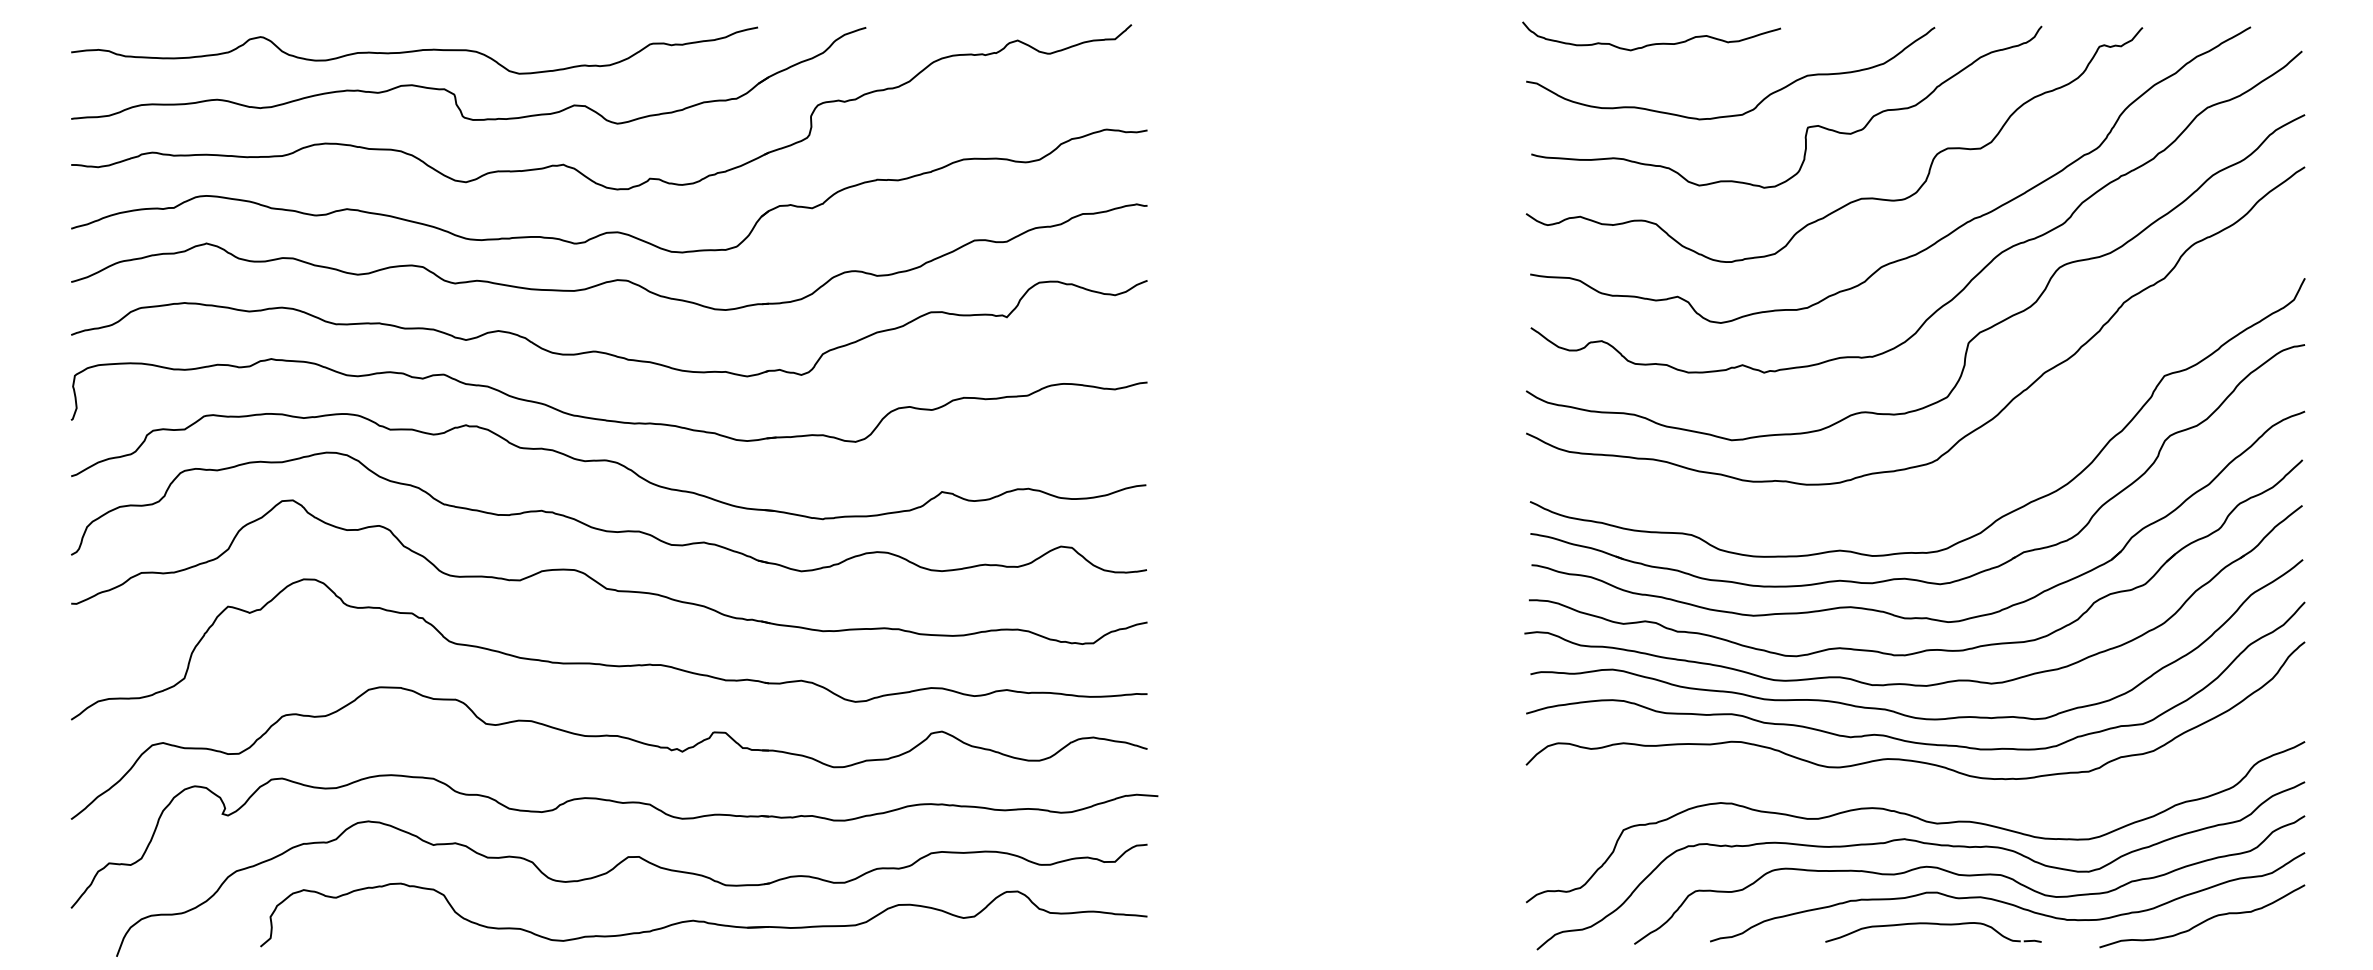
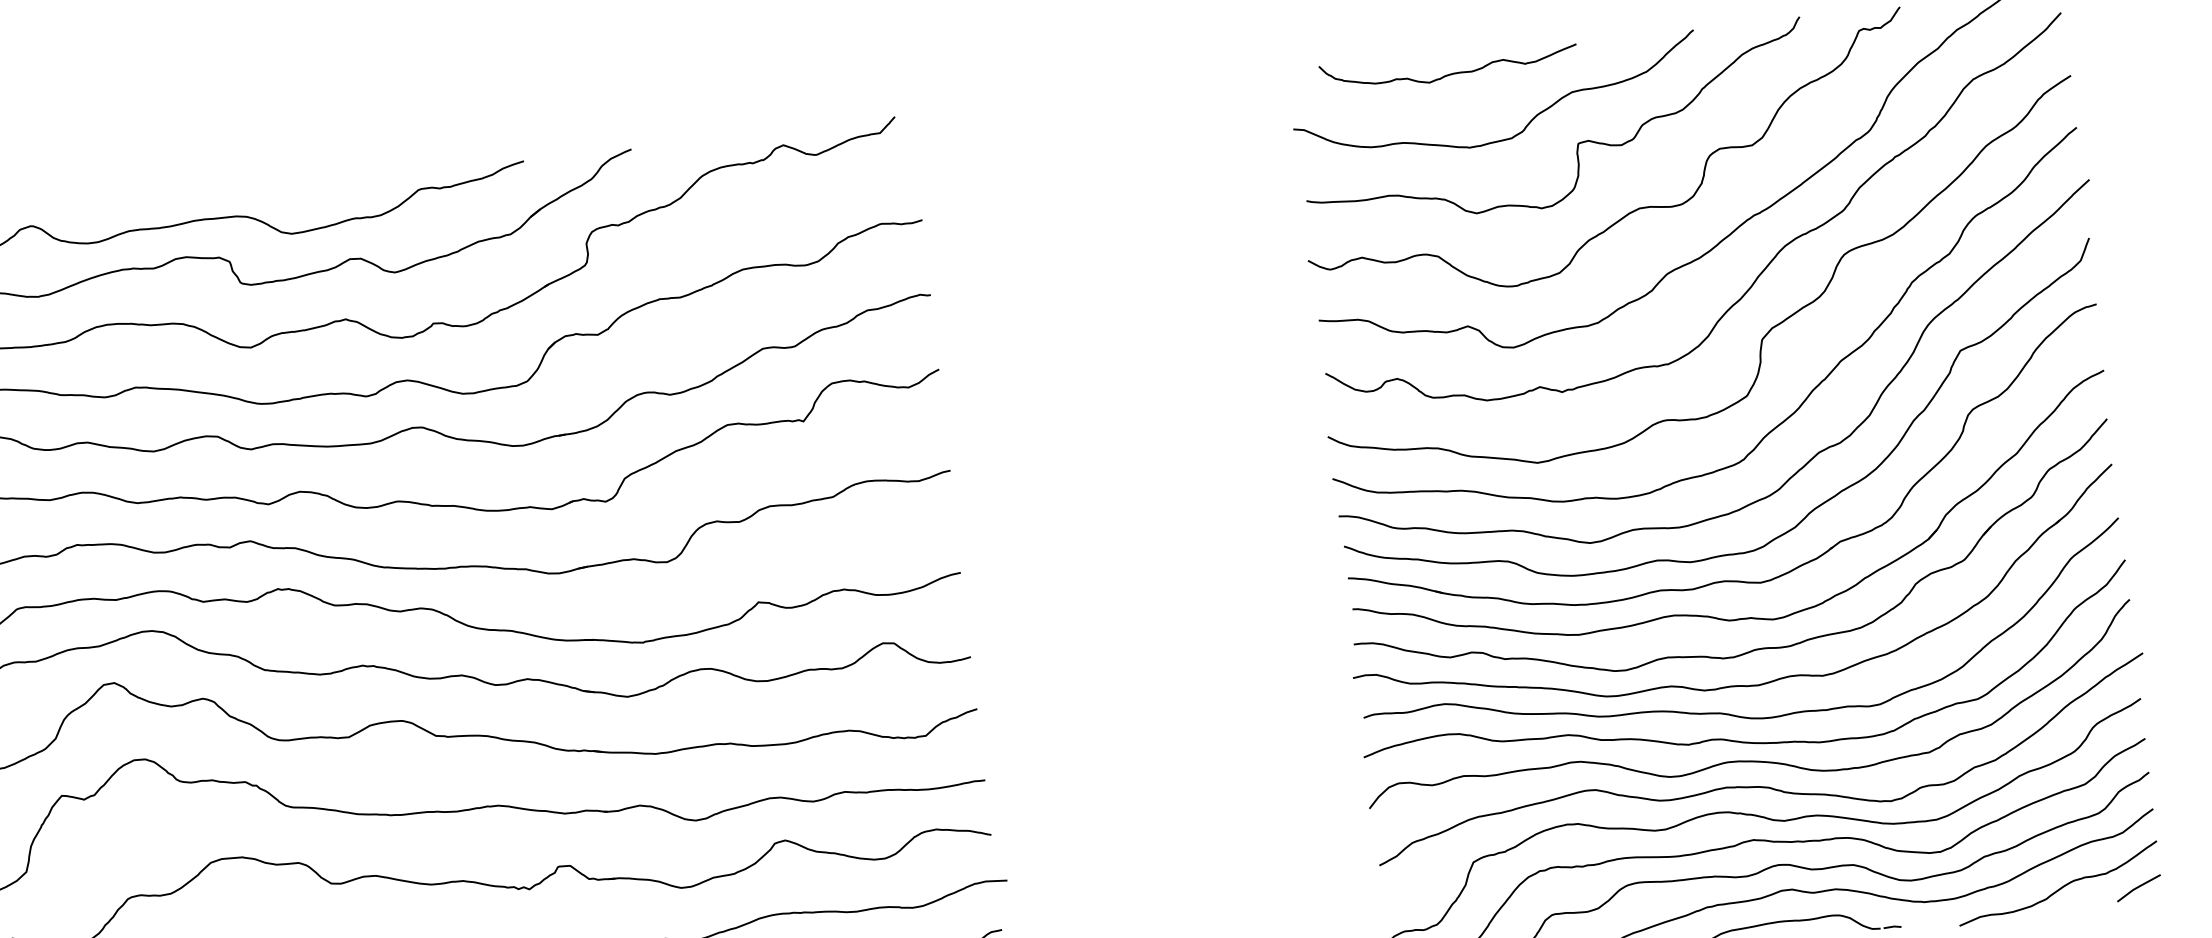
curve: (1651, 43) -> (1449, 73), moved
curve: (1989, 476) -> (1797, 470), added
curve: (1913, 785) -> (1756, 785), added
curve: (2281, 929) -> (2138, 887), added

